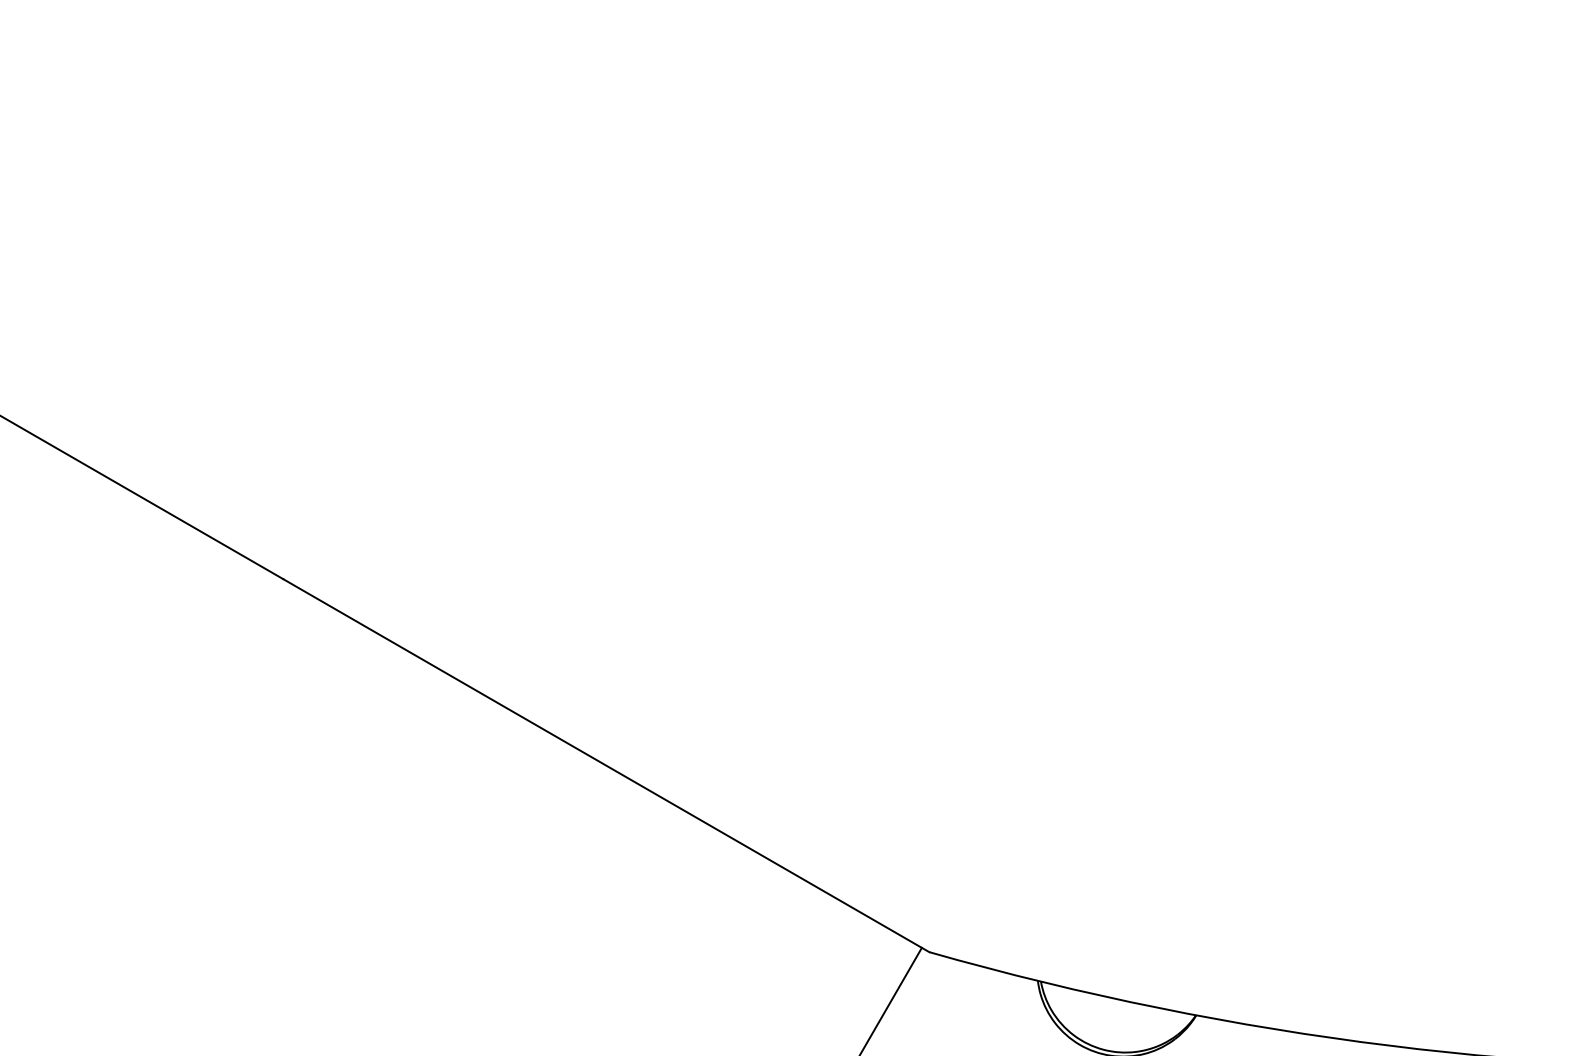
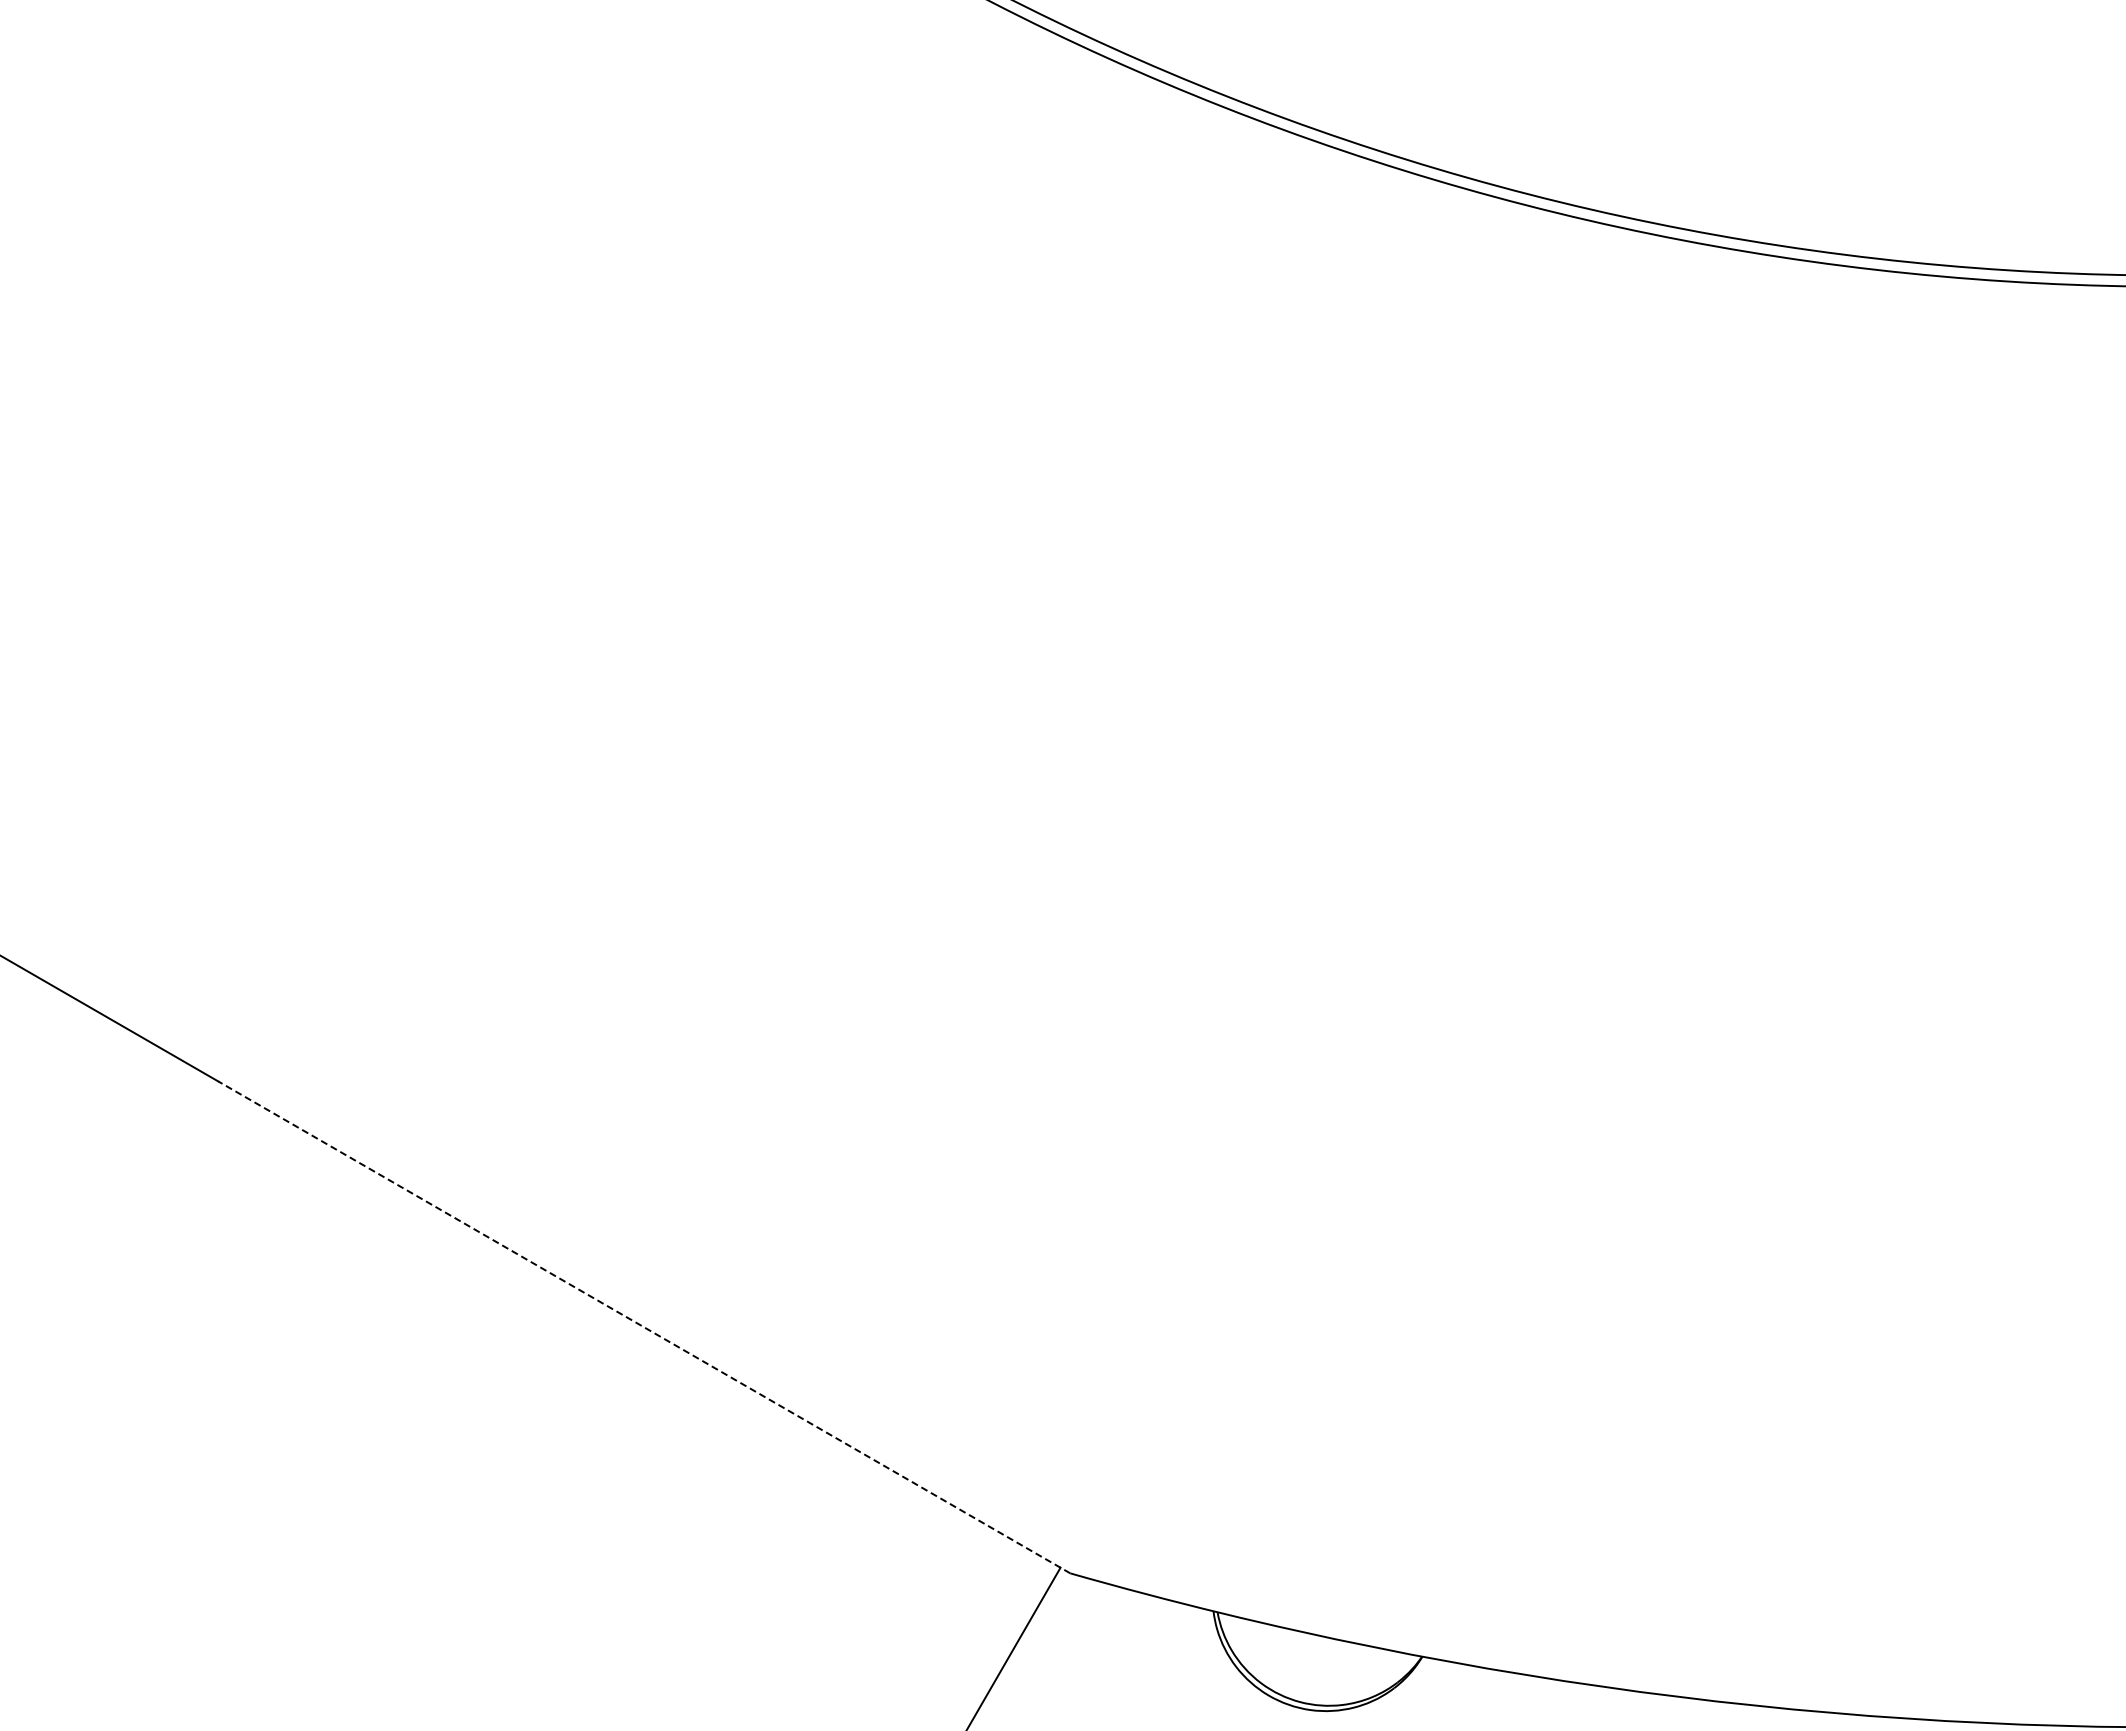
line: (606, 765) -> (644, 1327), solid -> dashed

